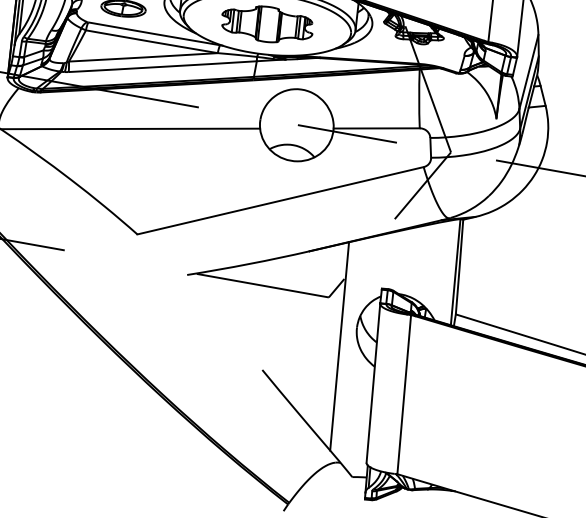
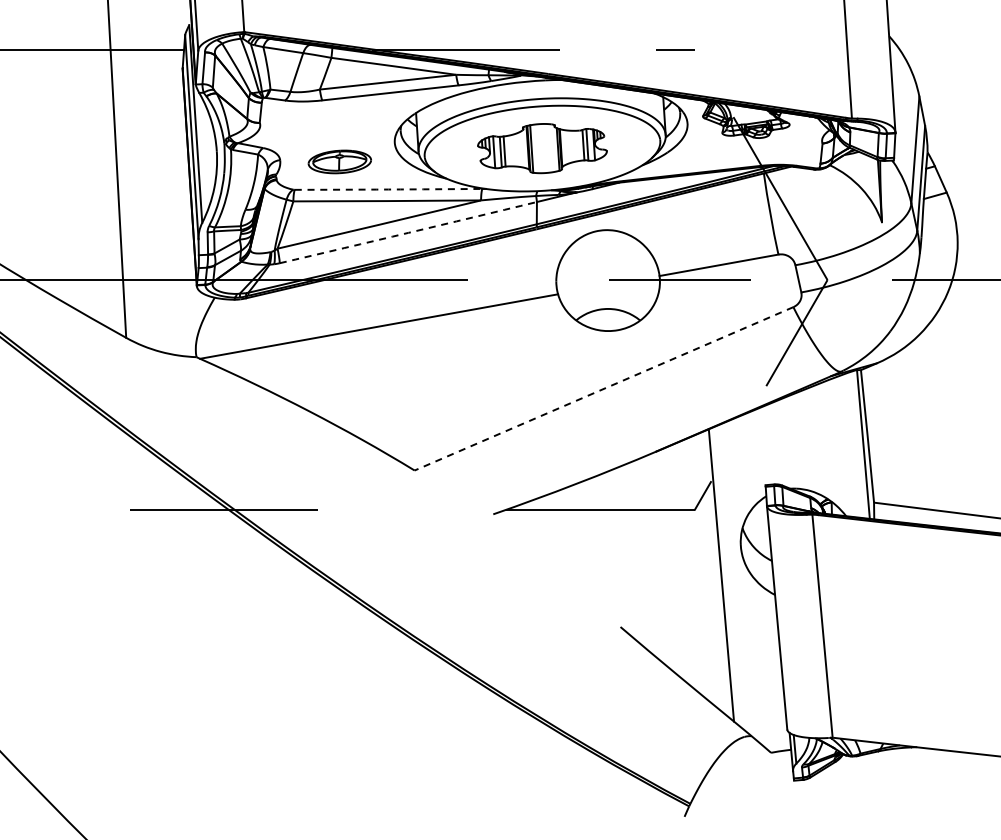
arc: (154, 33) -> (388, 189), solid -> dashed
arc: (162, 66) -> (408, 232), solid -> dashed
line: (280, 201) -> (603, 389), solid -> dashed

